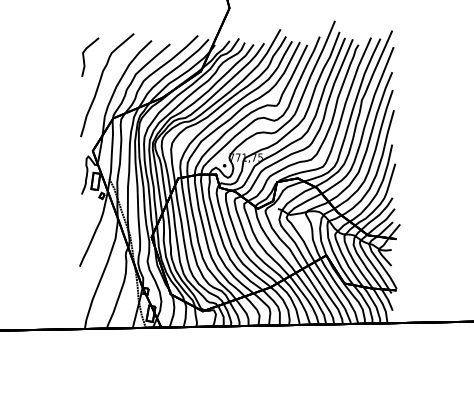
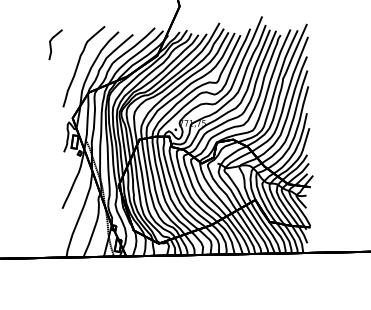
line: (84, 56) -> (51, 44), moved

